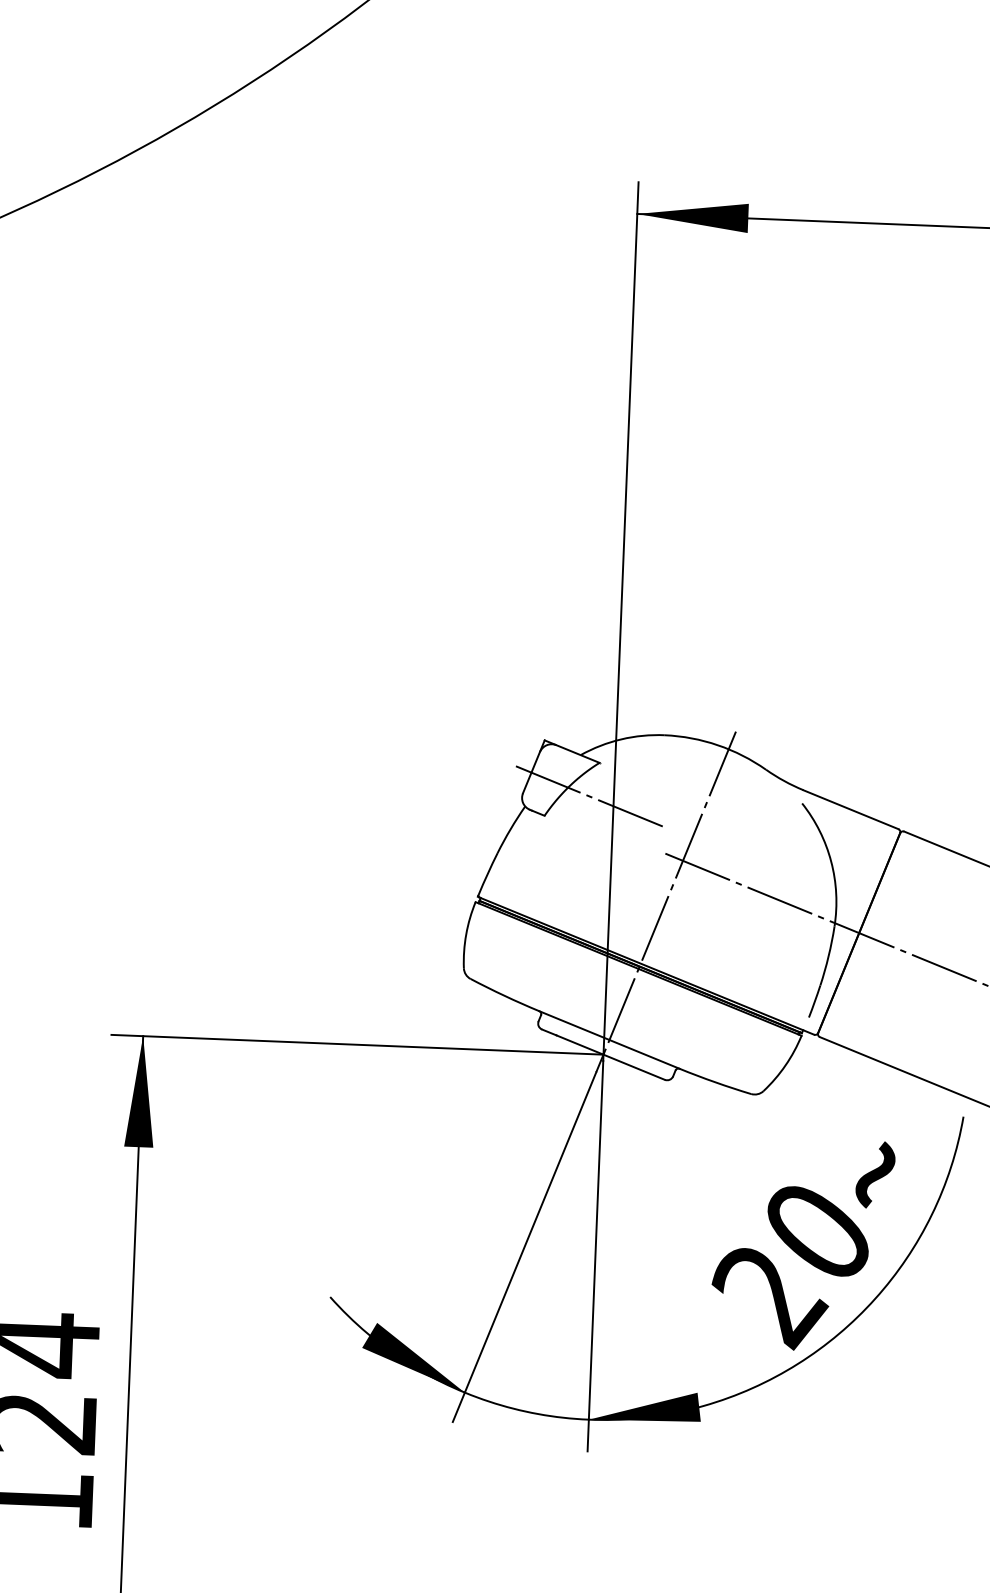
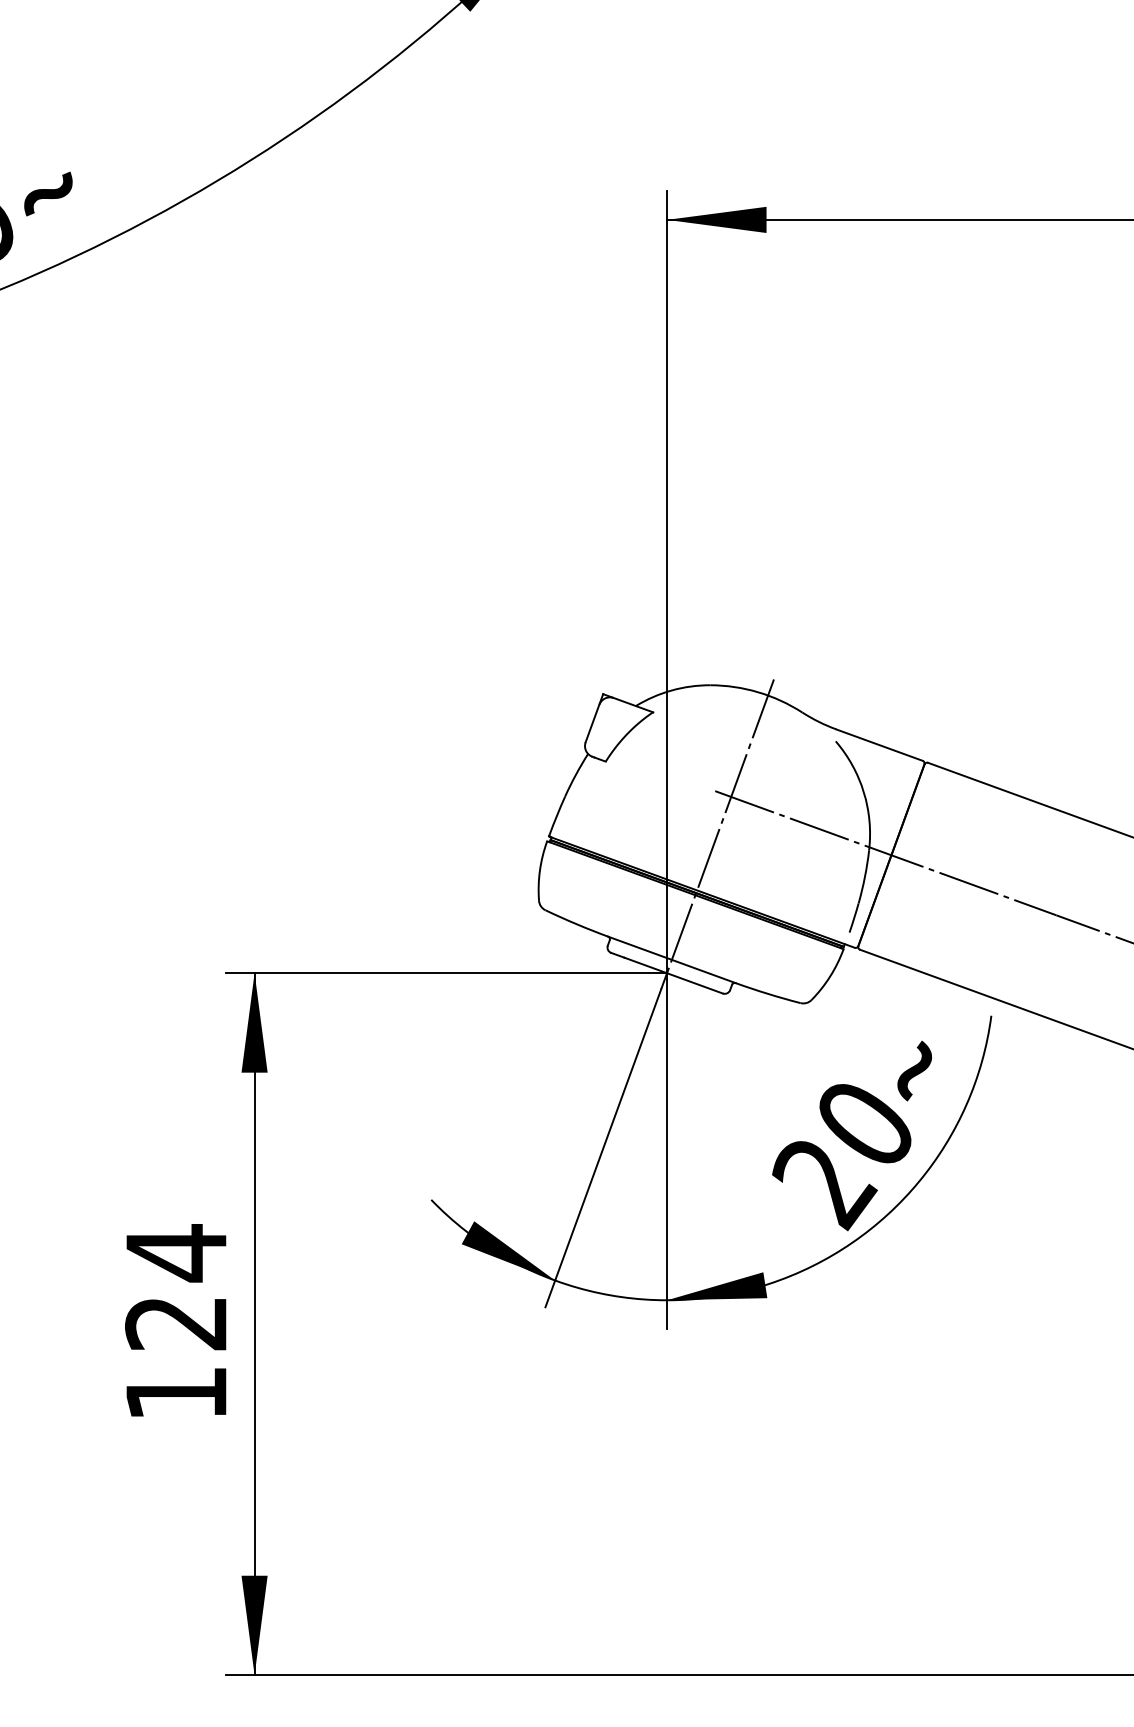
line: (587, 795) -> (643, 741), removed

